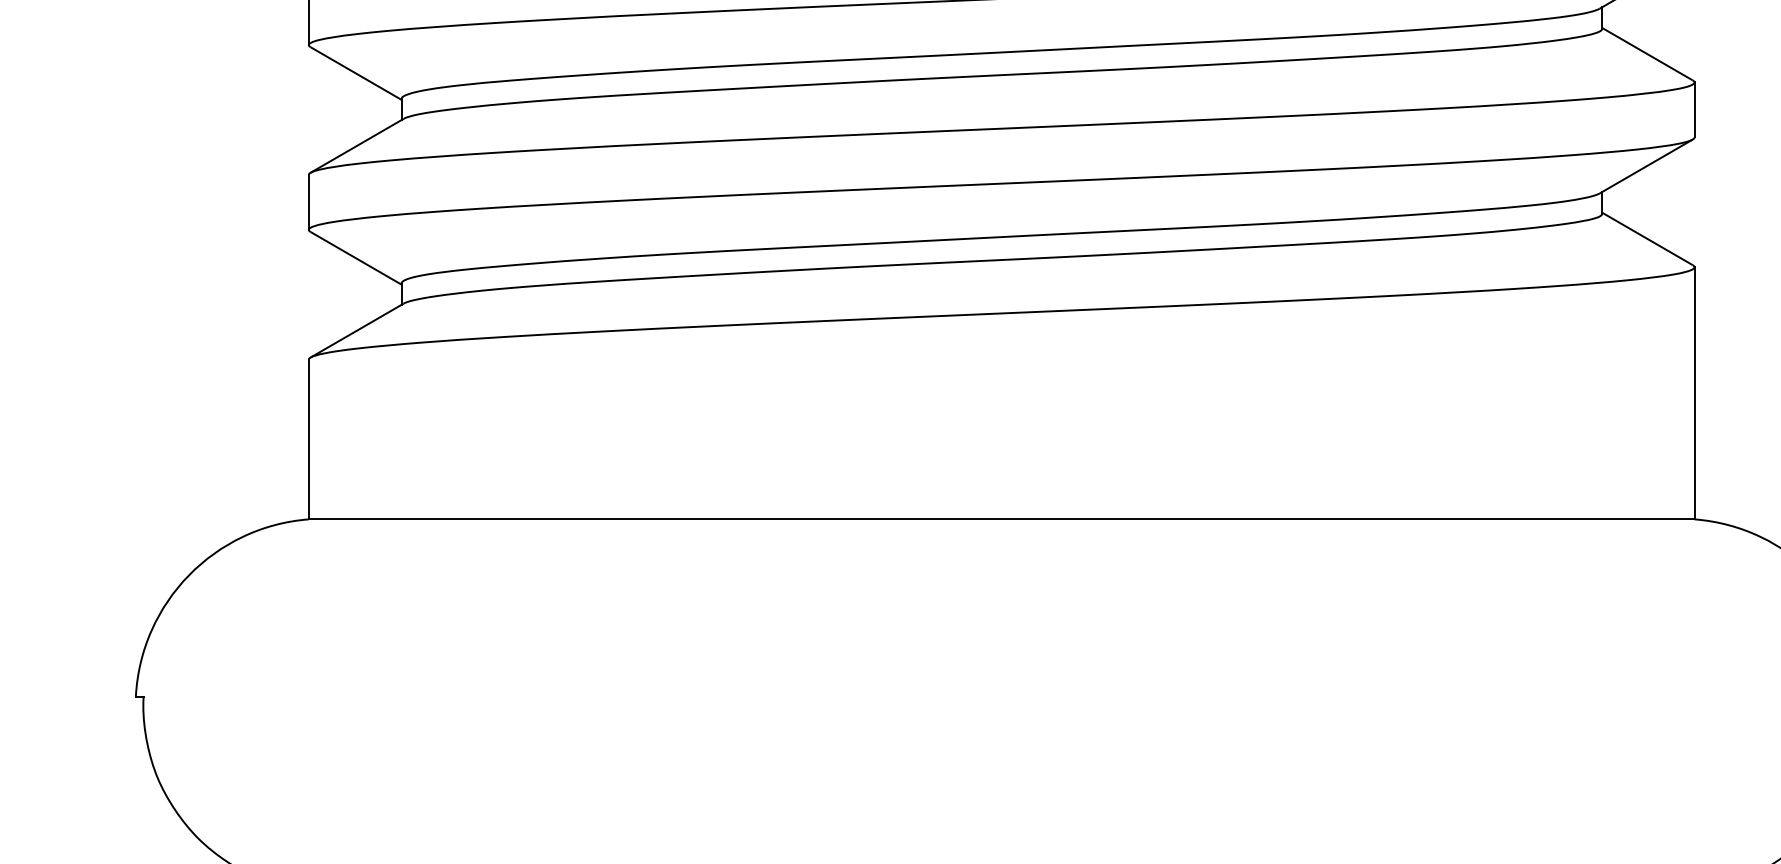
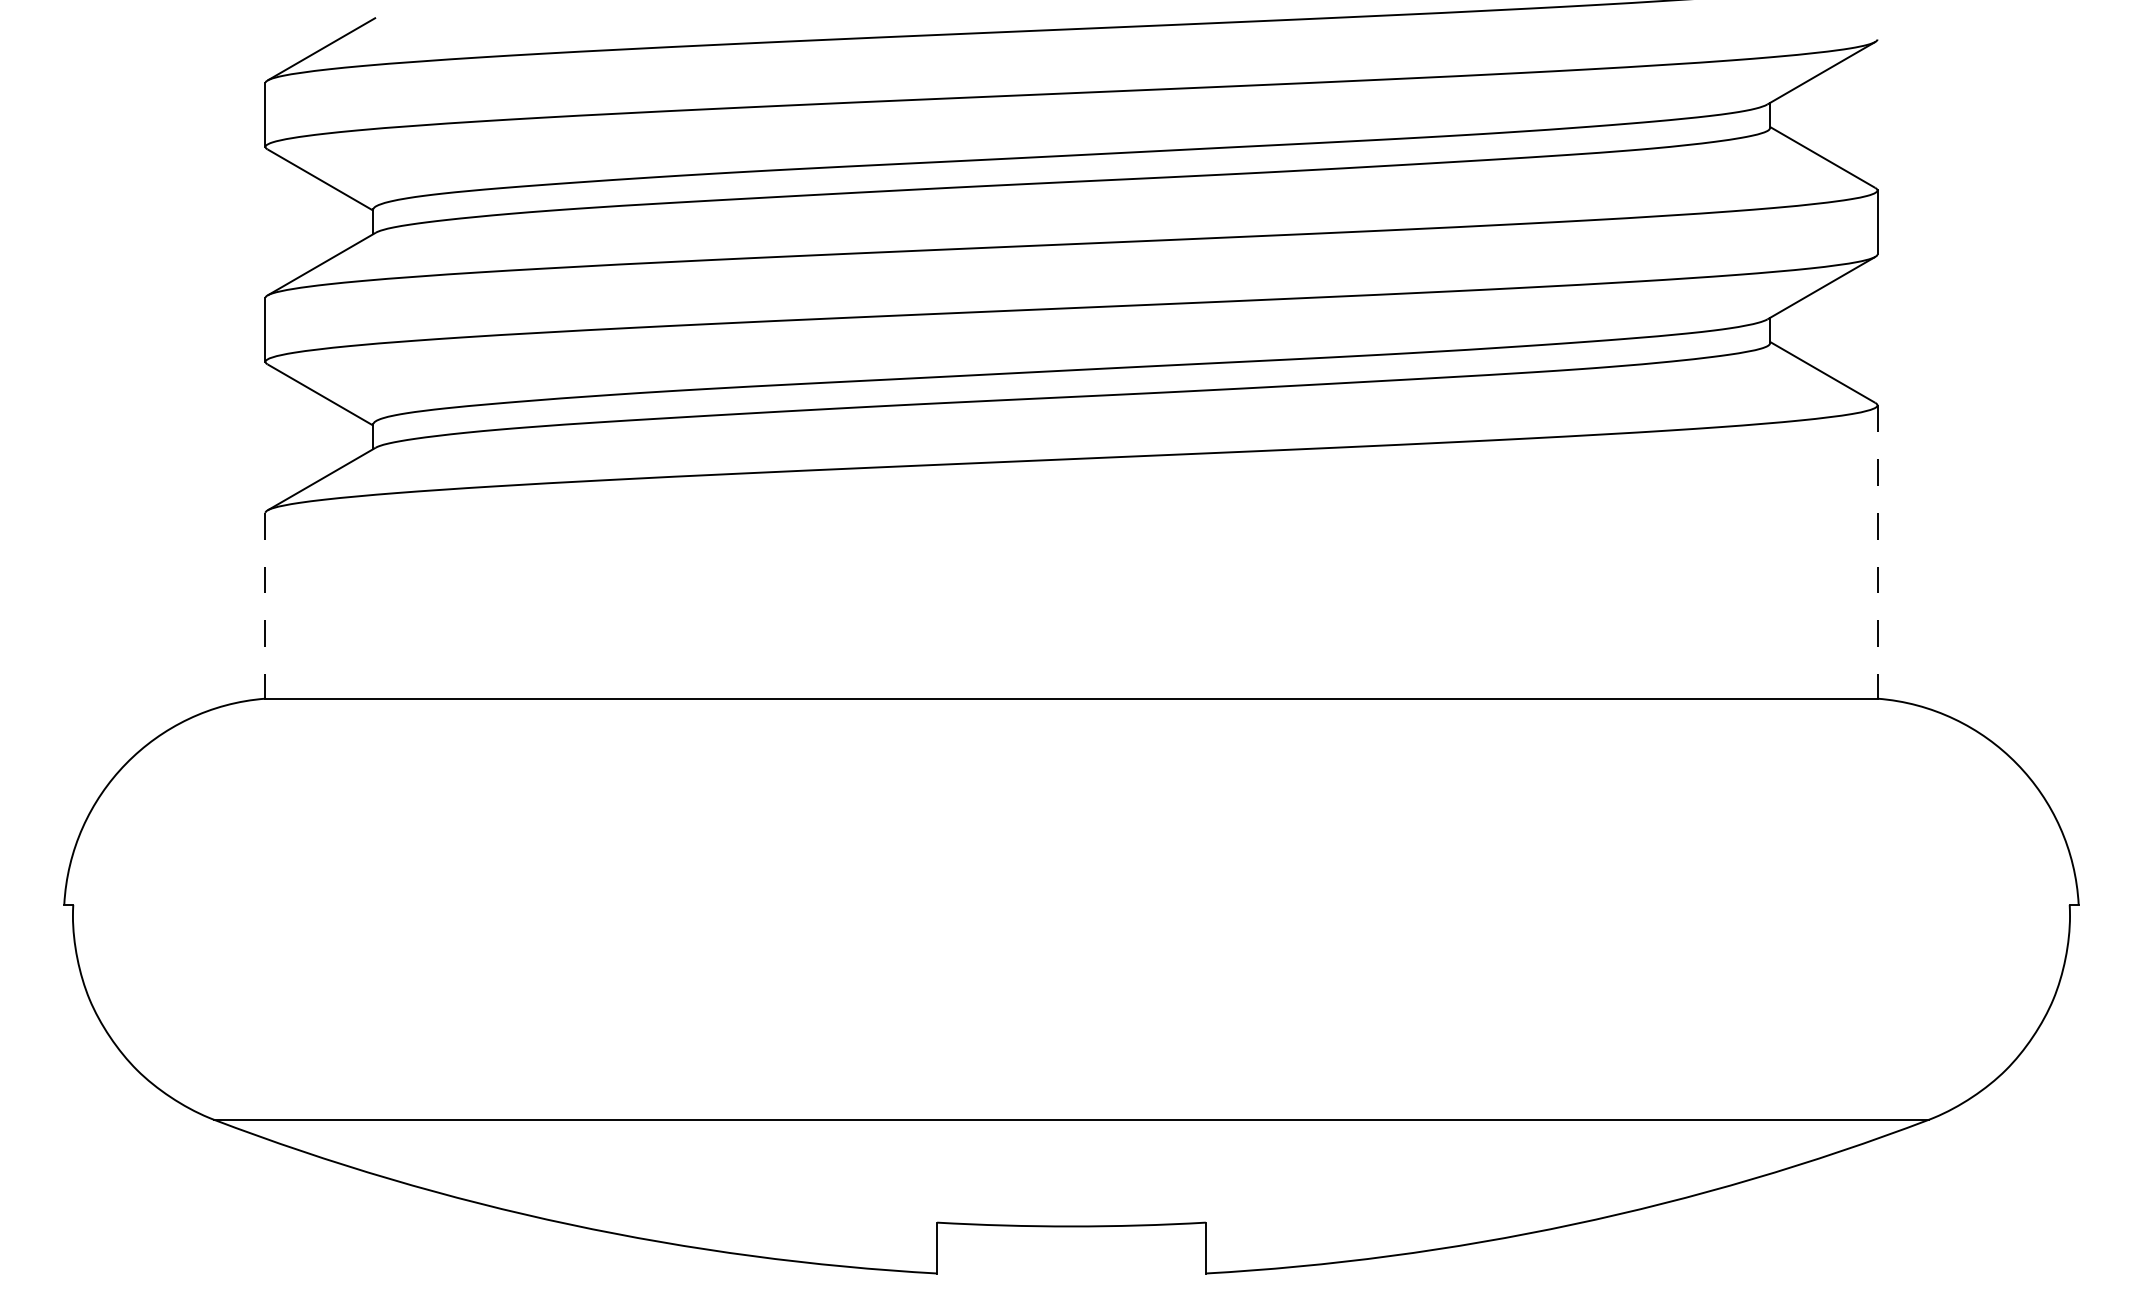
line: (1694, 393) -> (1877, 552), solid -> dashed
line: (308, 439) -> (265, 605), solid -> dashed

